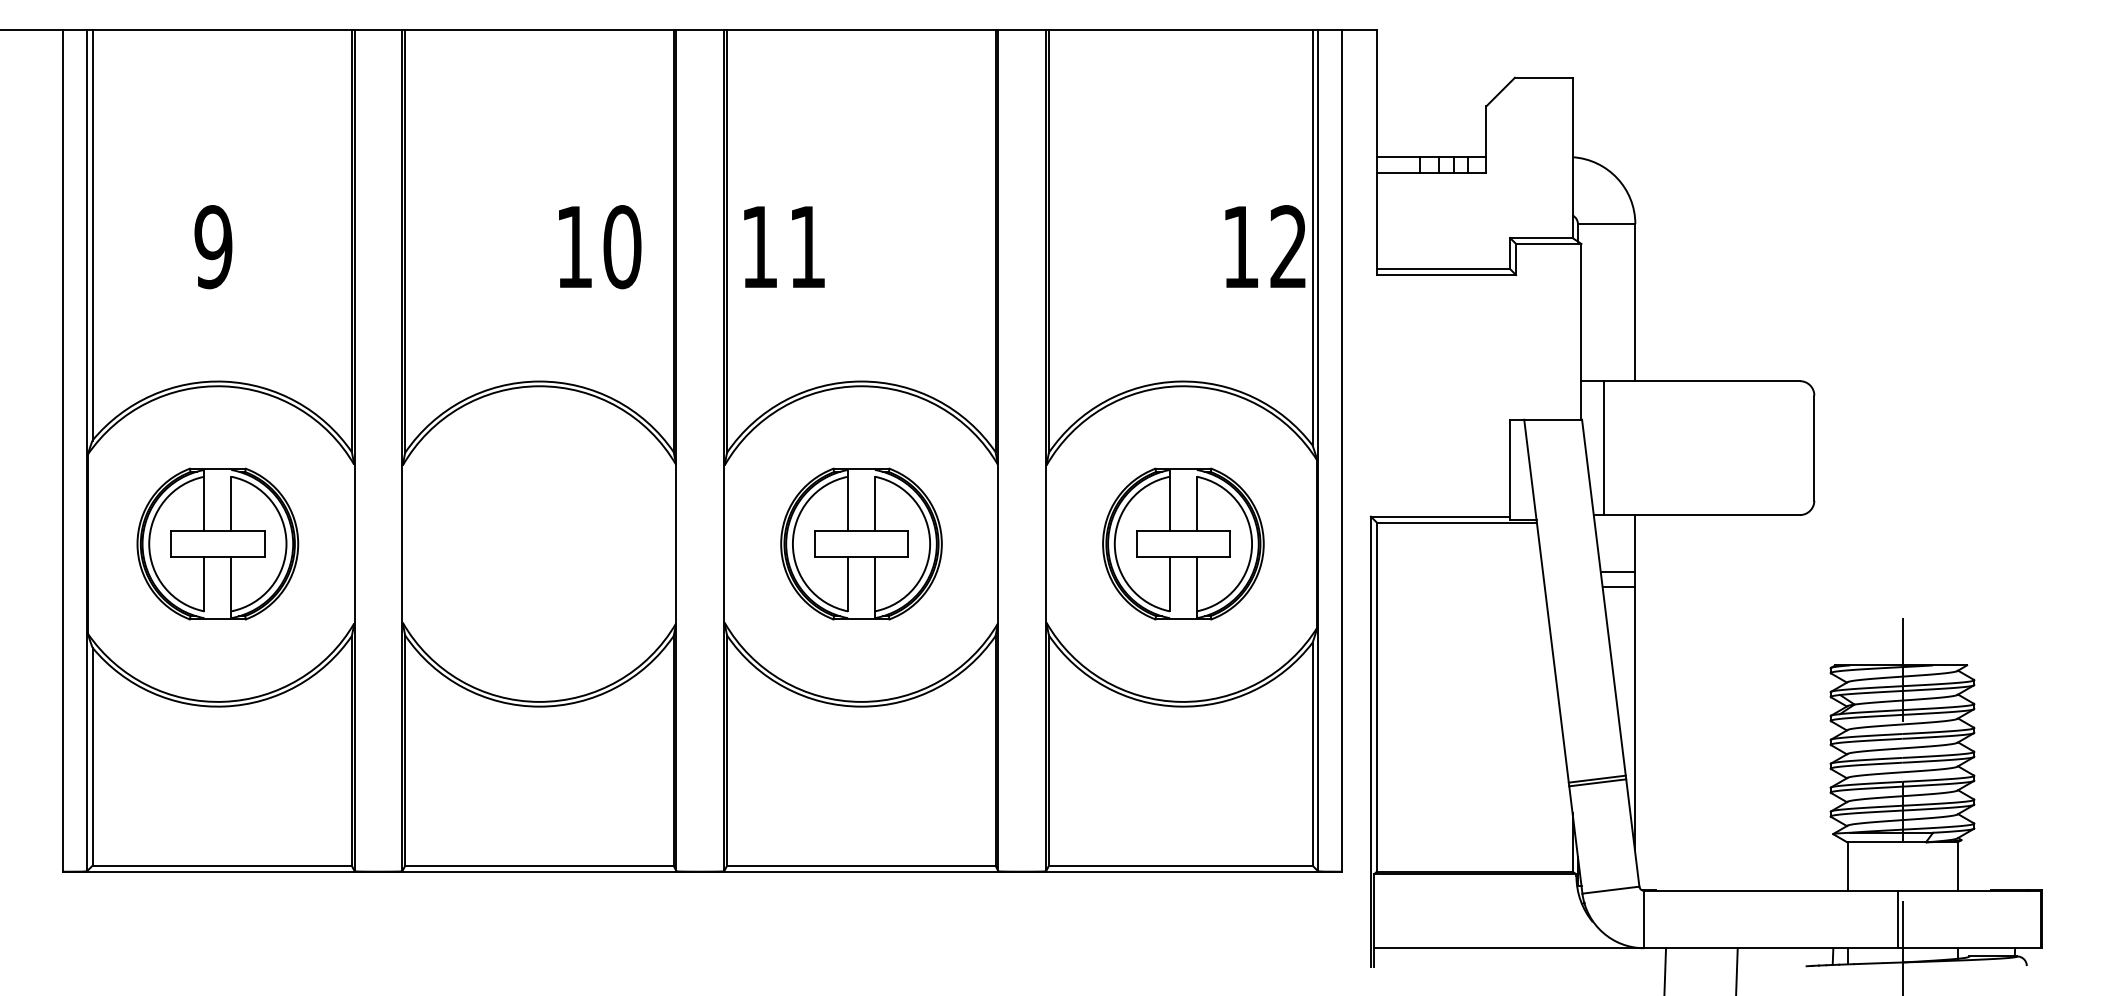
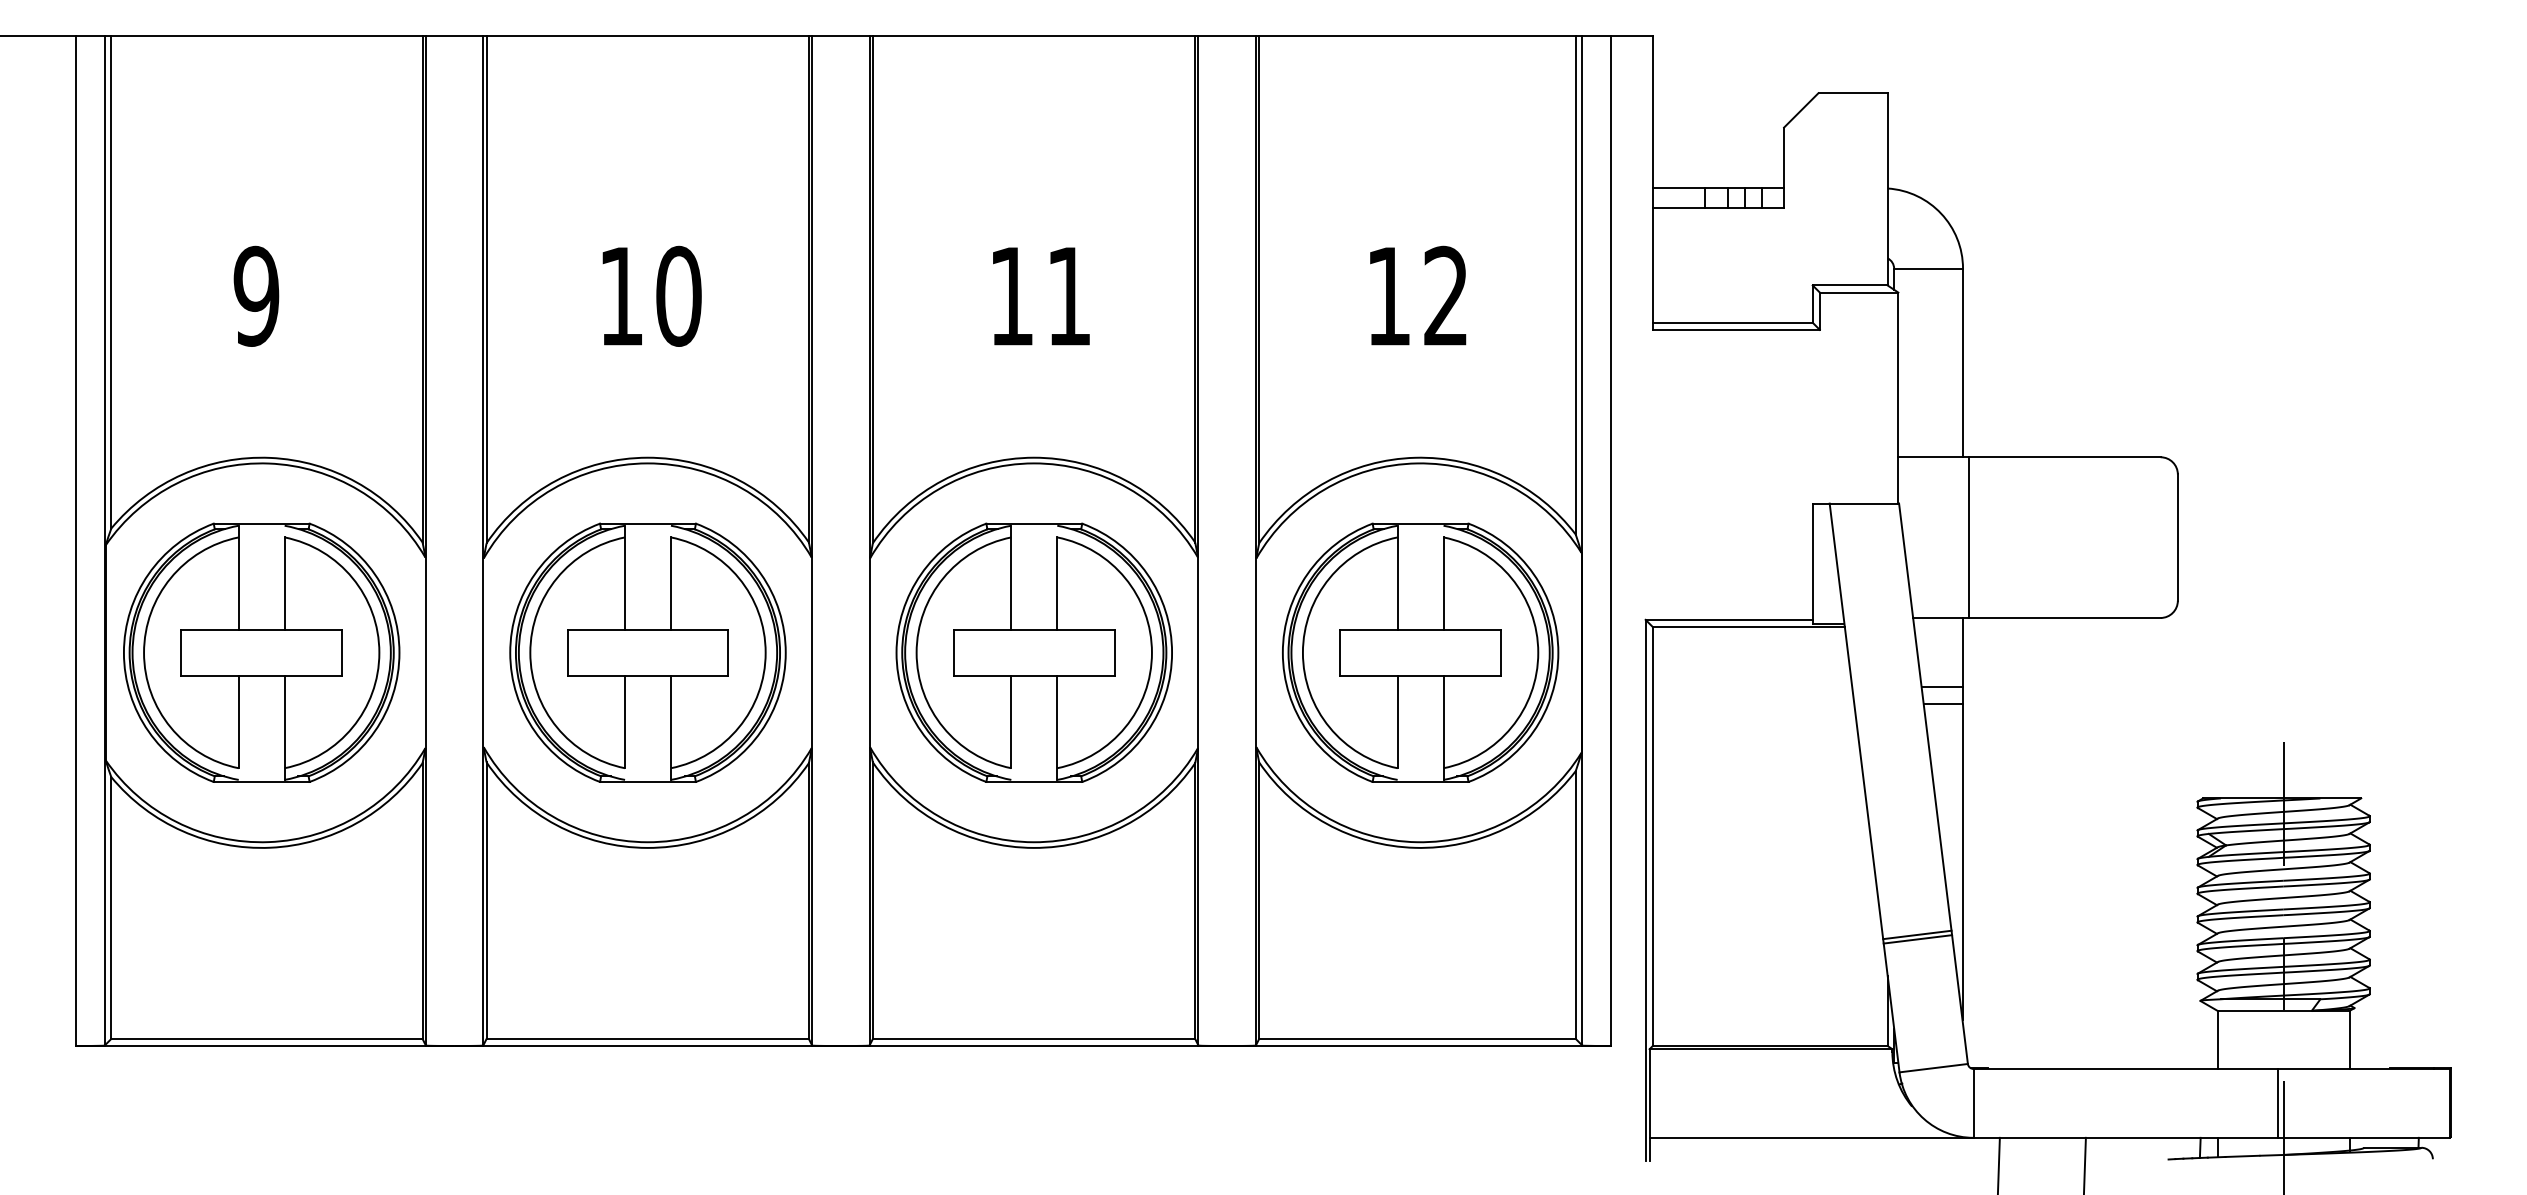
text: (784, 246) -> (1041, 295), moved
text: (1265, 246) -> (1418, 295), moved
text: (600, 247) -> (652, 296), moved
line: (1604, 448) -> (1969, 538), moved
part: (217, 543) -> (261, 652), size x1.43
part: (539, 543) -> (647, 652), added
part: (861, 543) -> (1034, 652), size x1.43
part: (1183, 543) -> (1420, 652), size x1.43

